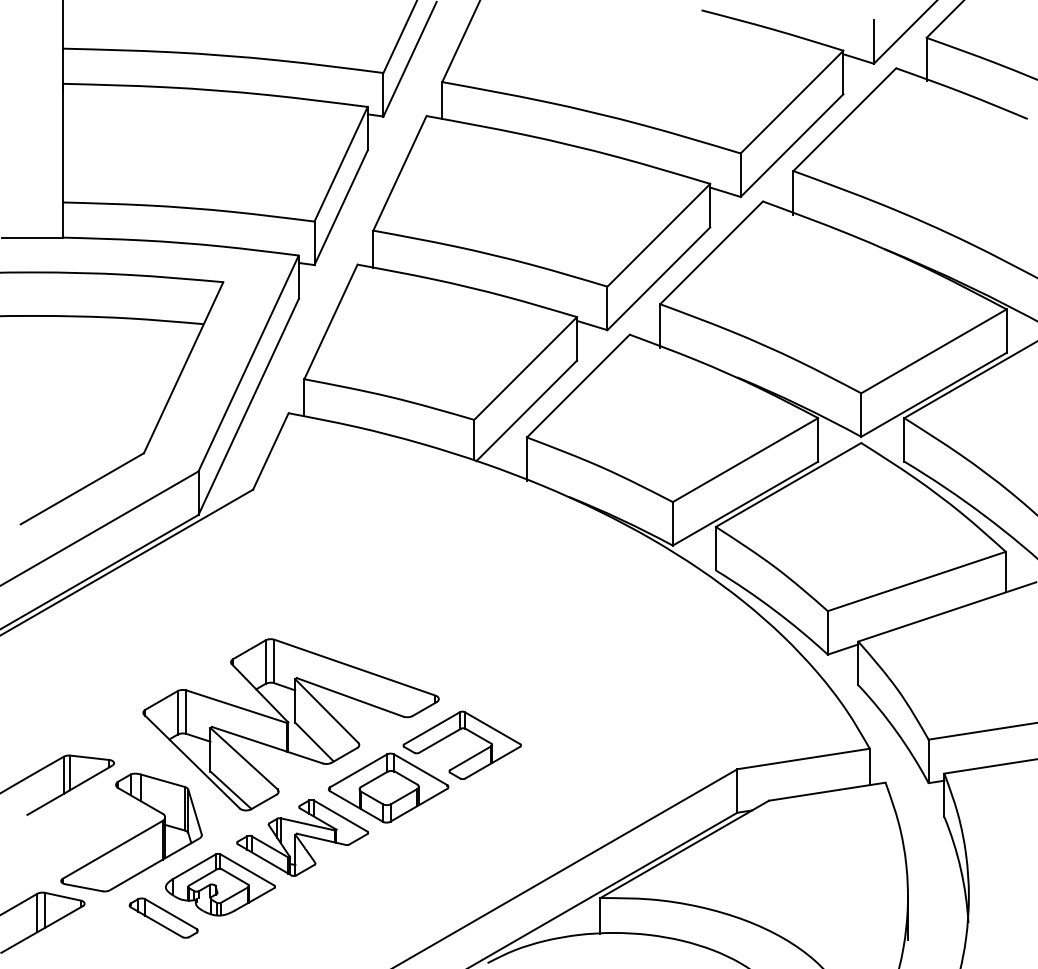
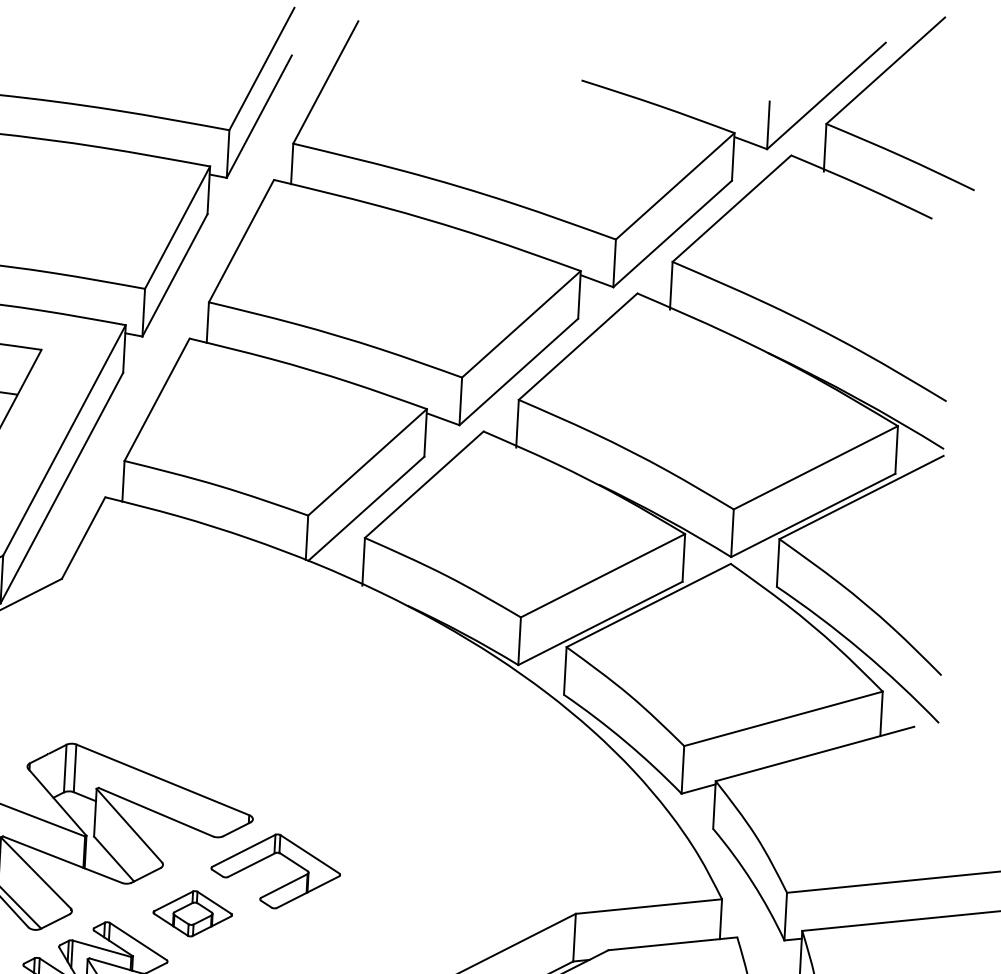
part: (388, 787) -> (192, 913), size x0.6

